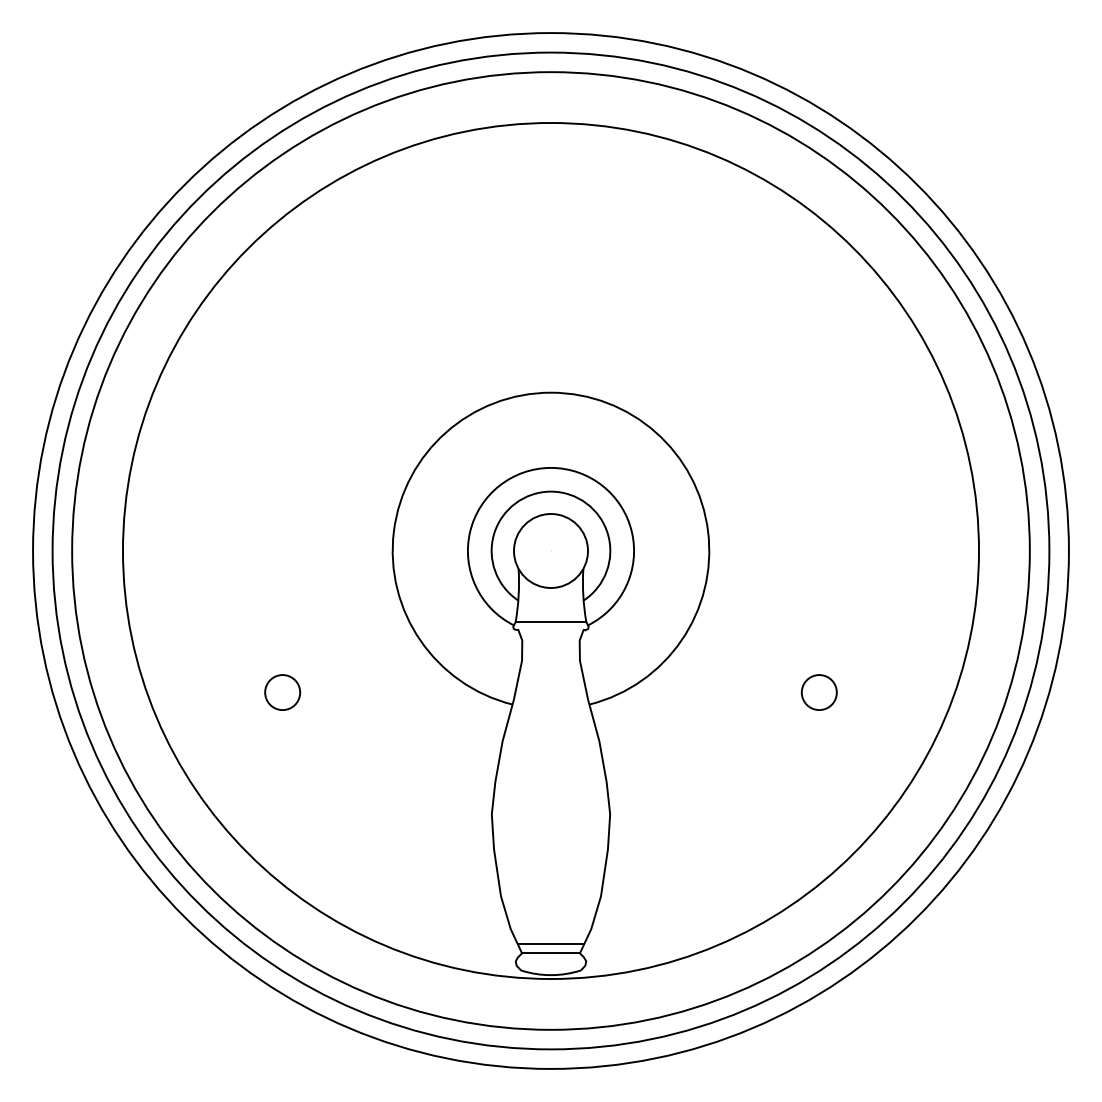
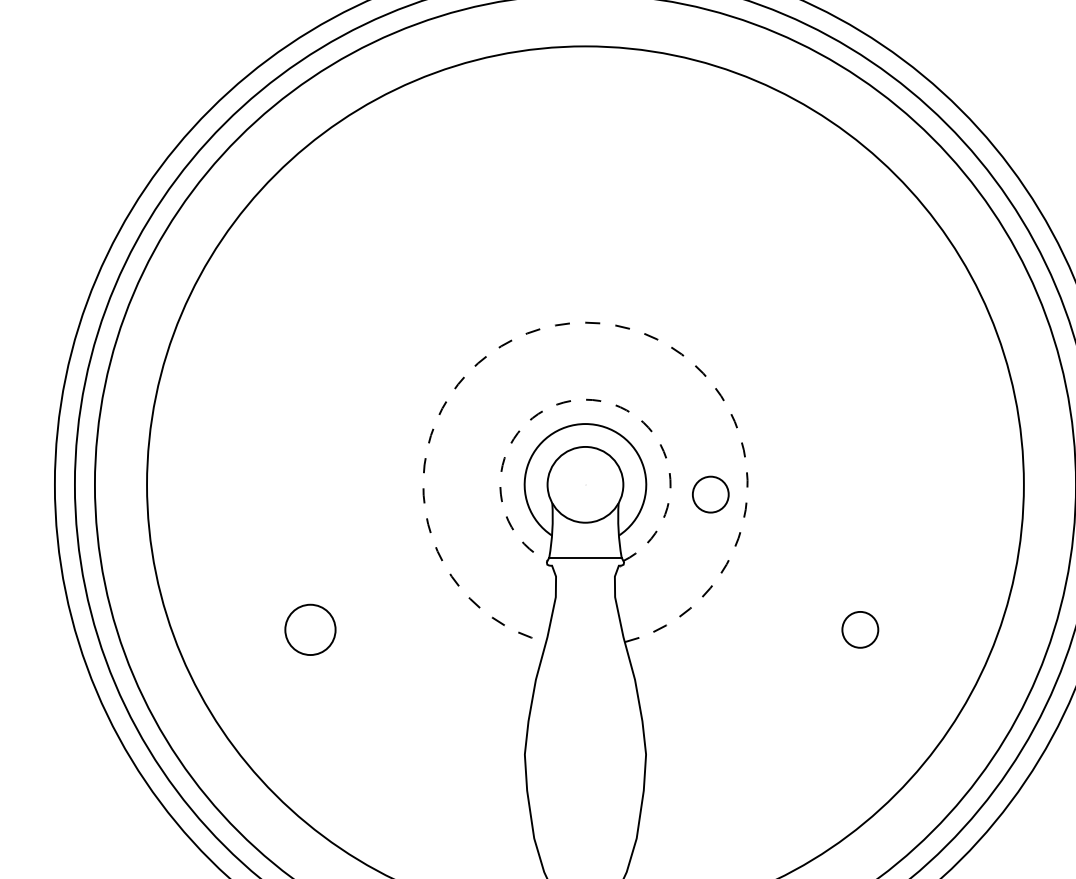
arc: (551, 392) -> (585, 322), solid -> dashed
arc: (551, 467) -> (585, 399), solid -> dashed
circle: (672, 560) -> (709, 494), added
circle: (282, 692) -> (310, 629), size x1.4

